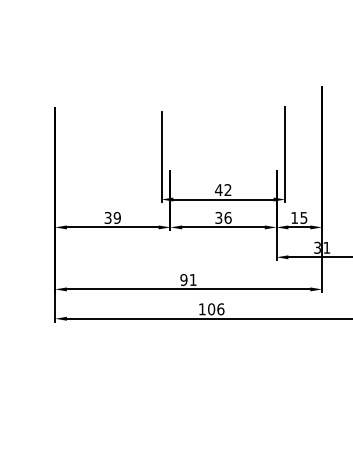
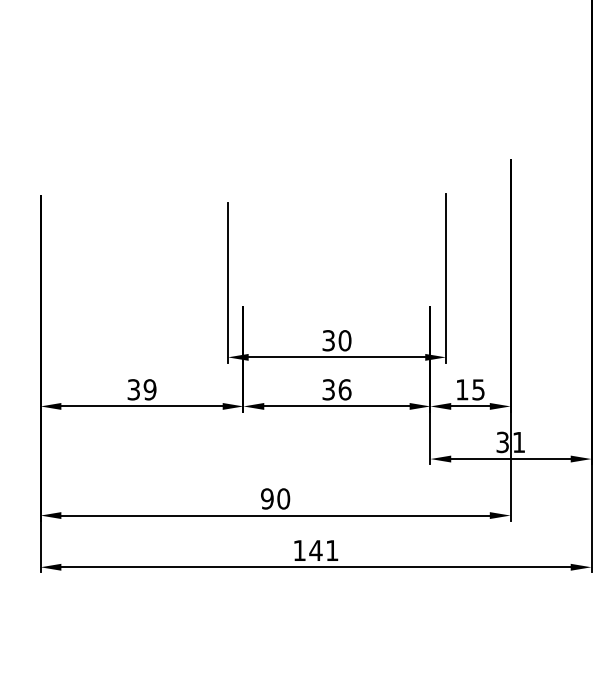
text: (223, 190) -> (336, 341), 42 -> 30
text: (192, 279) -> (282, 498), 91 -> 90
text: (215, 309) -> (322, 550), 106 -> 141

